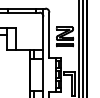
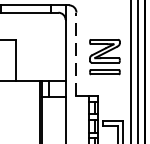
line: (49, 35) -> (76, 54), solid -> dashed

